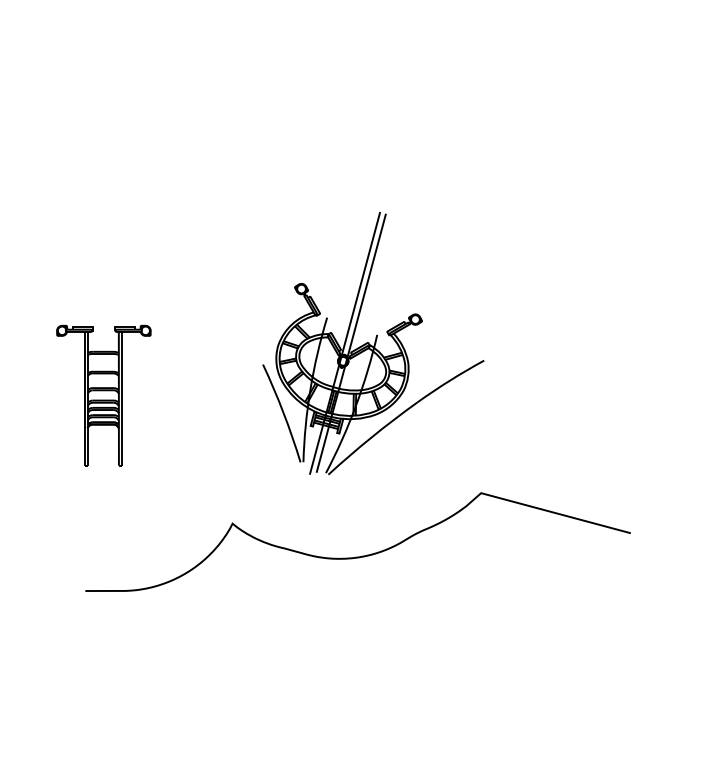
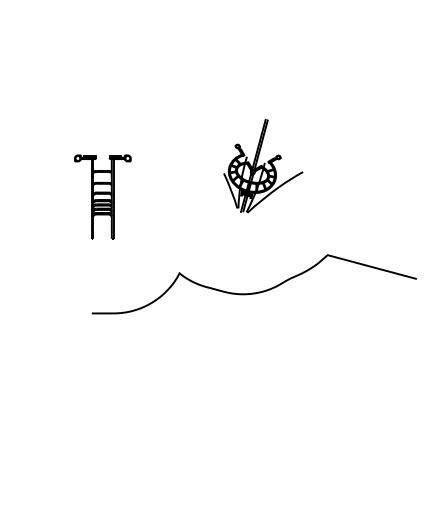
part: (373, 342) -> (263, 165), size x0.6

